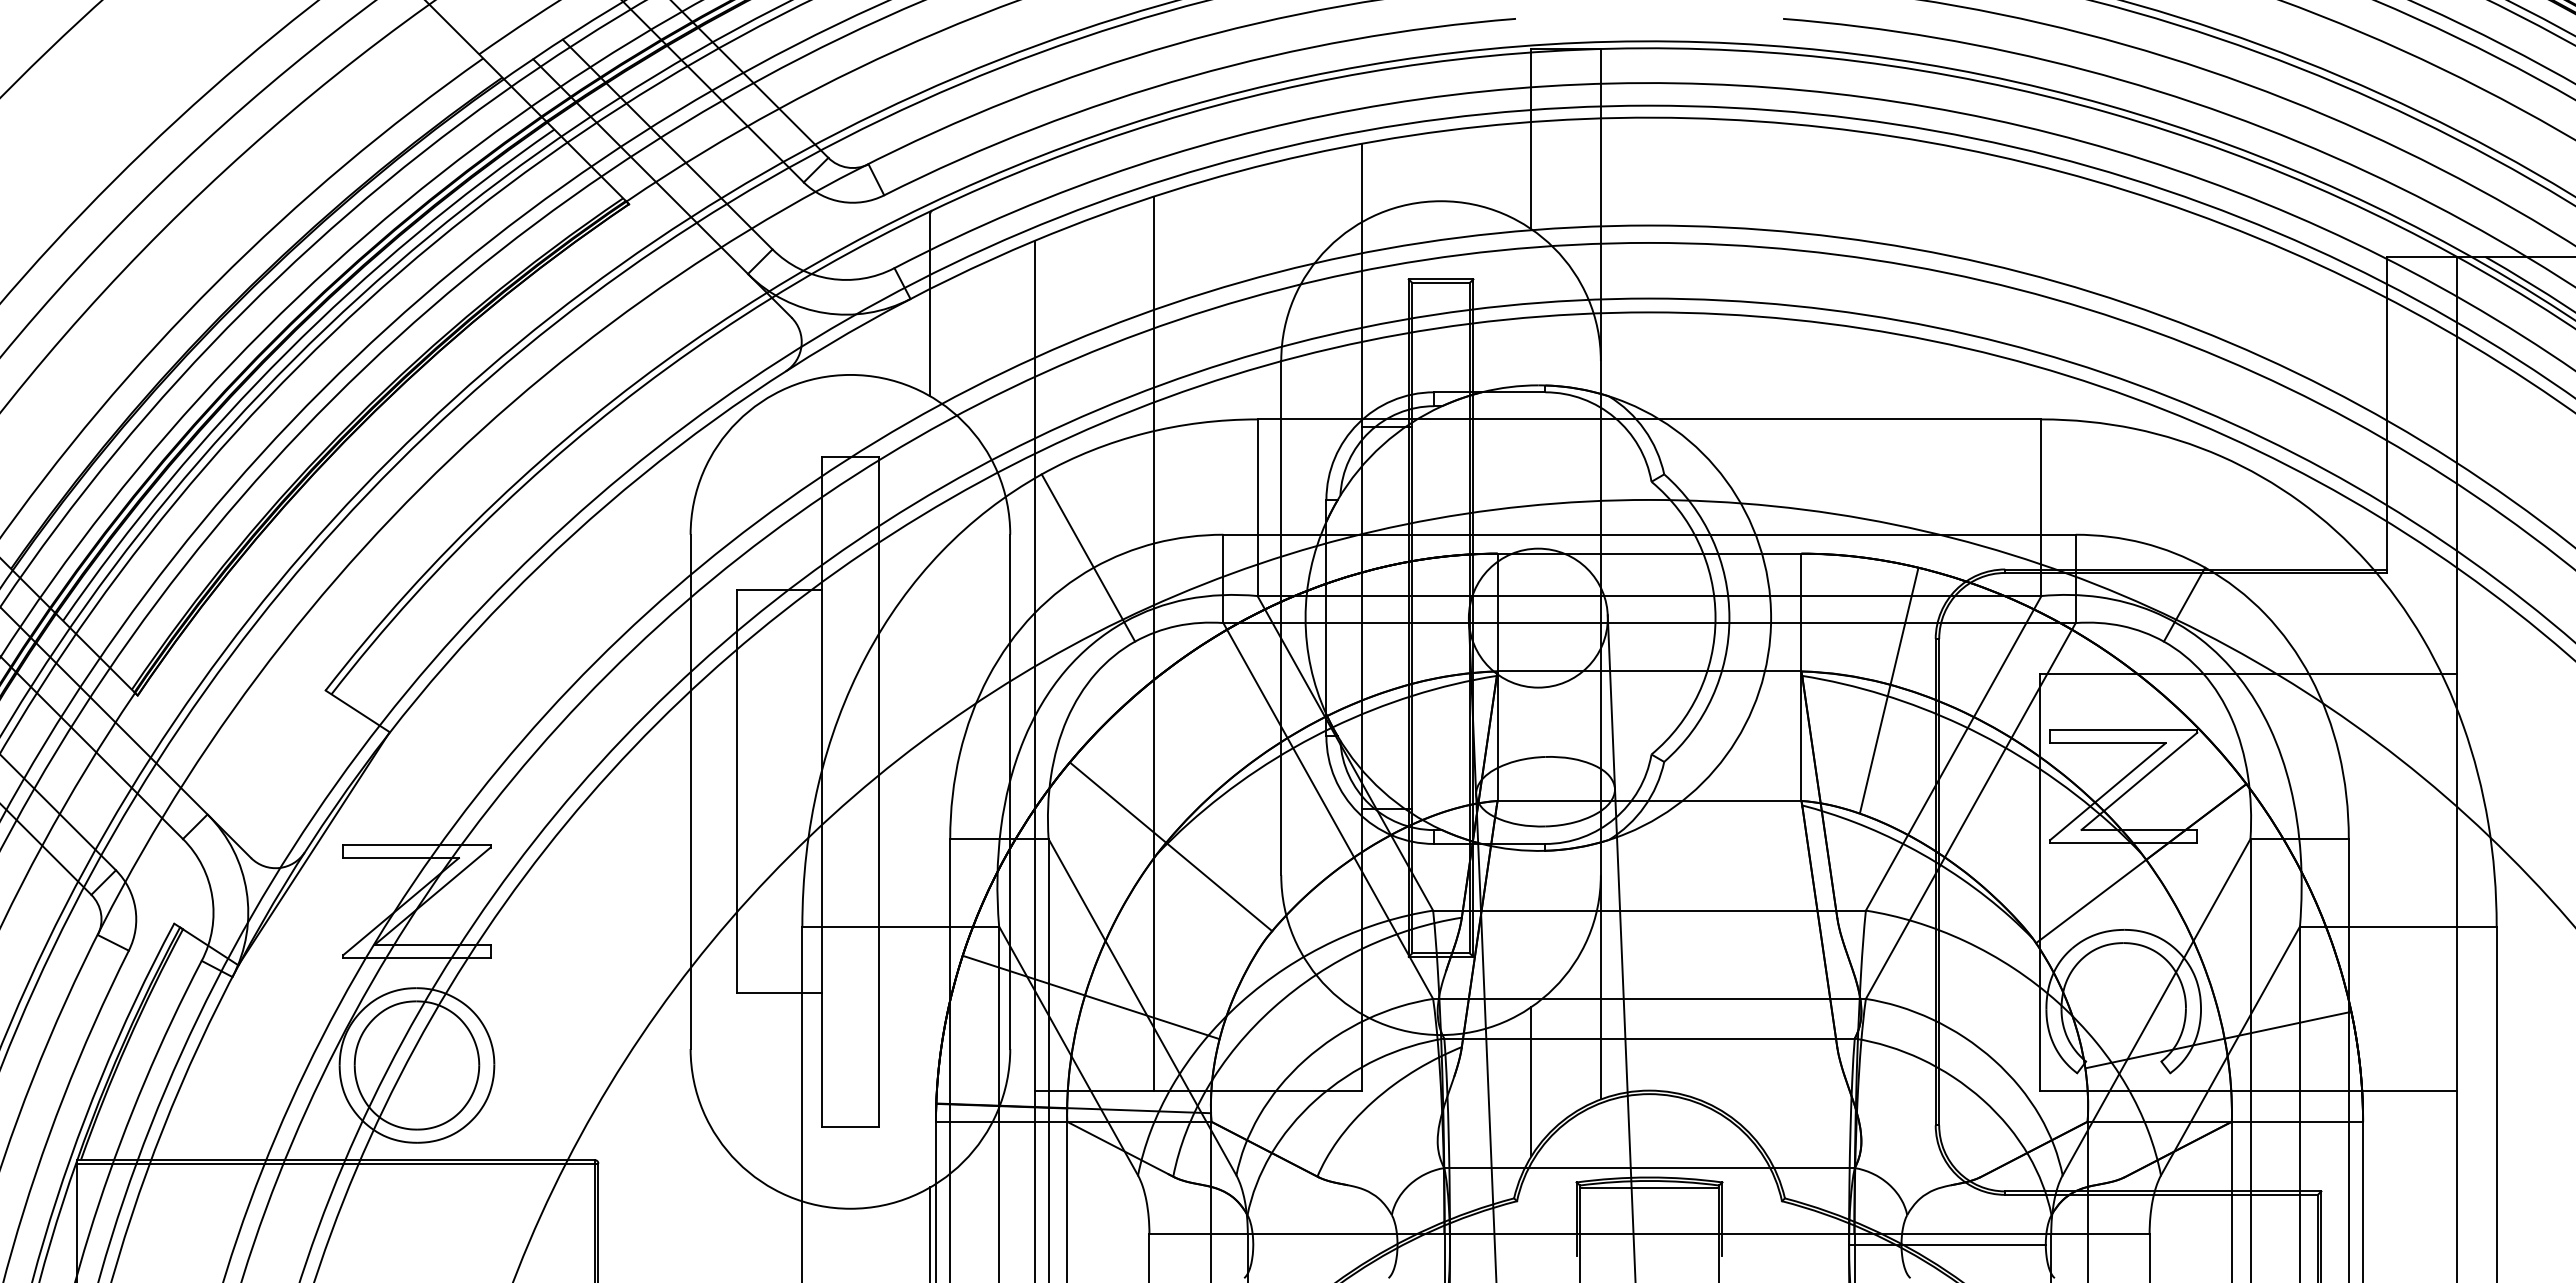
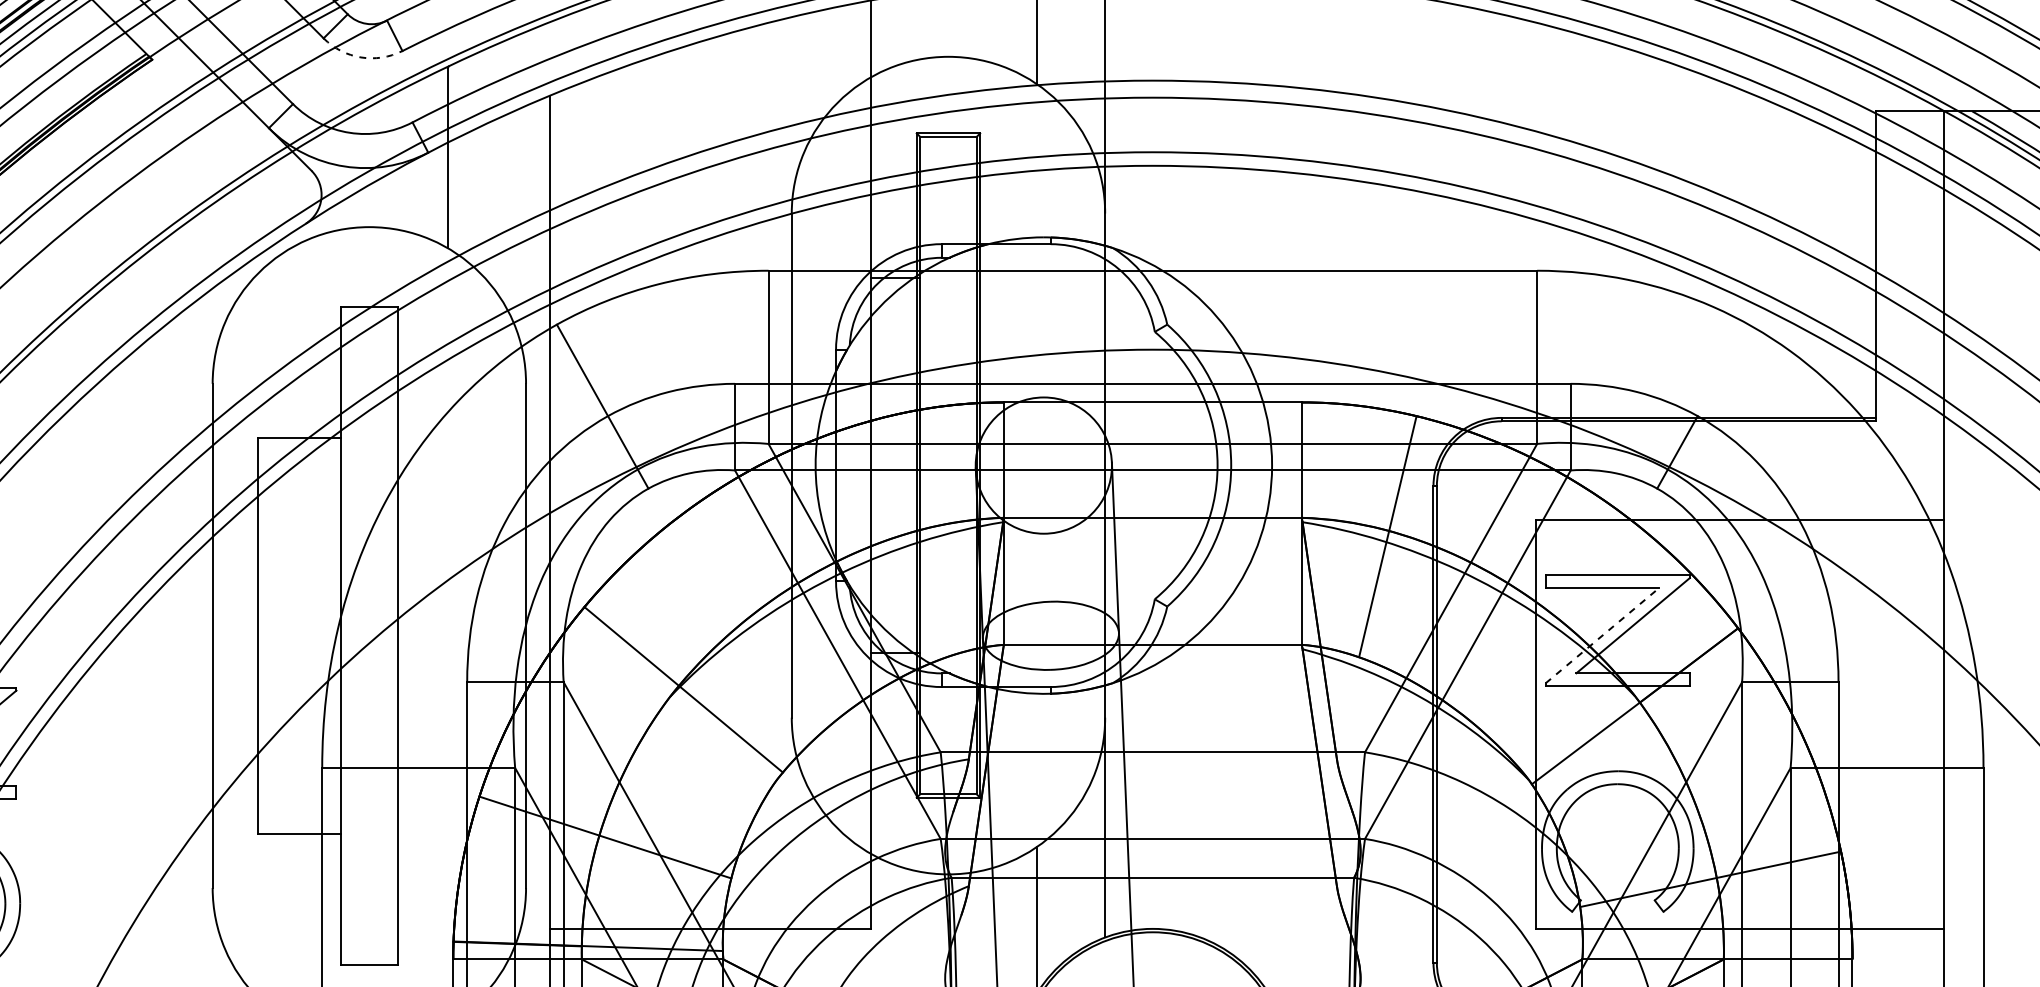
arc: (841, 201) -> (360, 57), solid -> dashed
line: (1153, 643) -> (666, 490), removed
line: (2108, 791) -> (1602, 635), solid -> dashed

